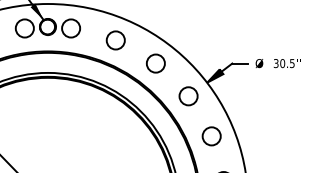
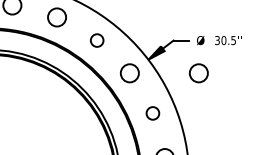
circle: (155, 63) -> (96, 40), size x0.7
circle: (257, 96) -> (198, 73), added
circle: (211, 136) -> (152, 113), size x0.7

